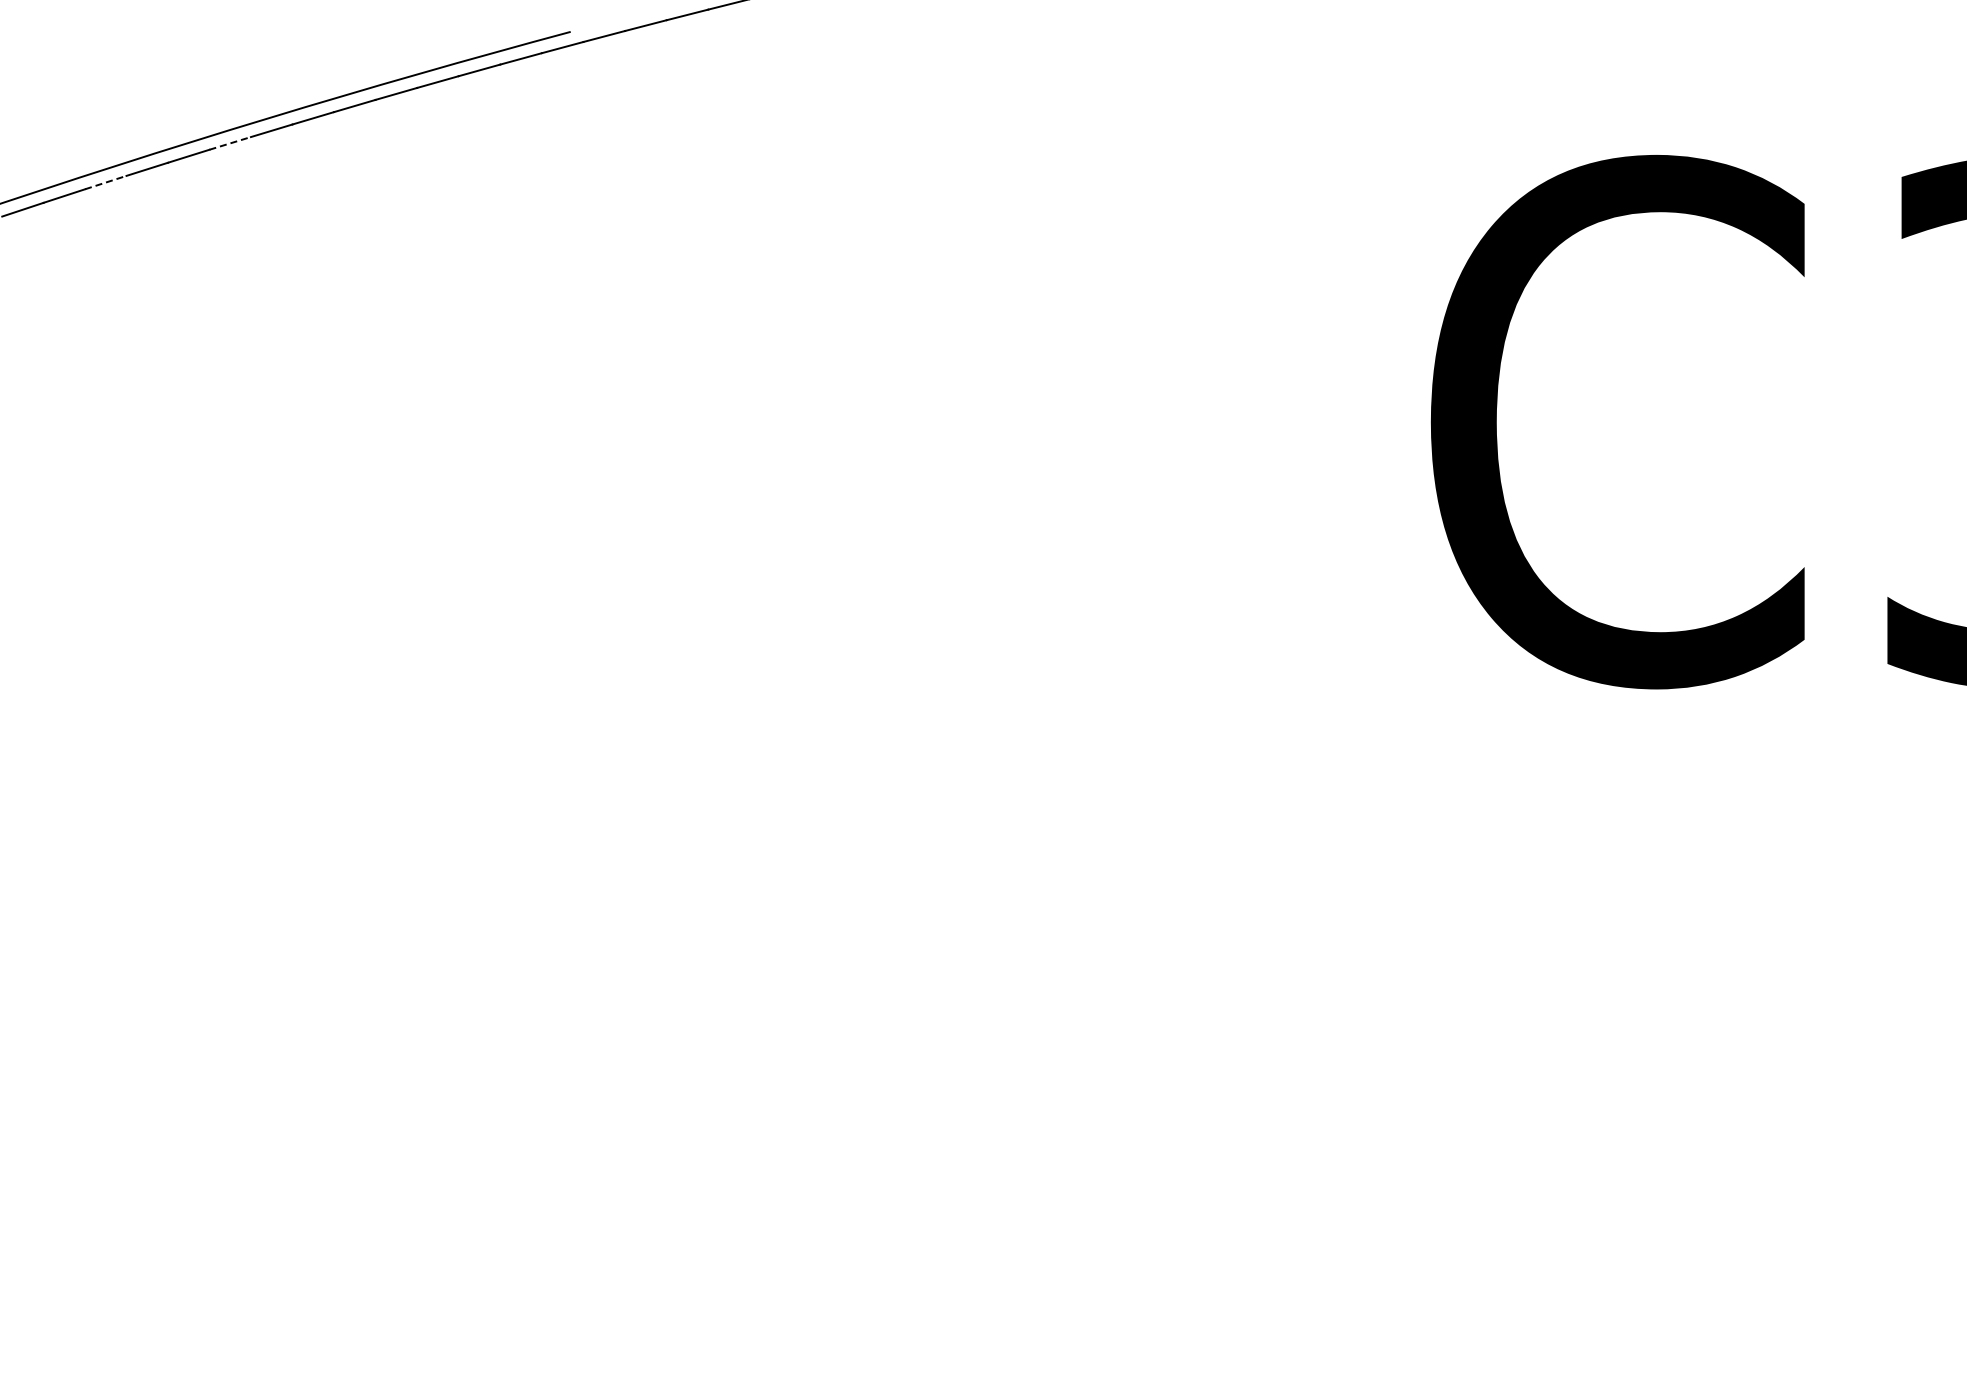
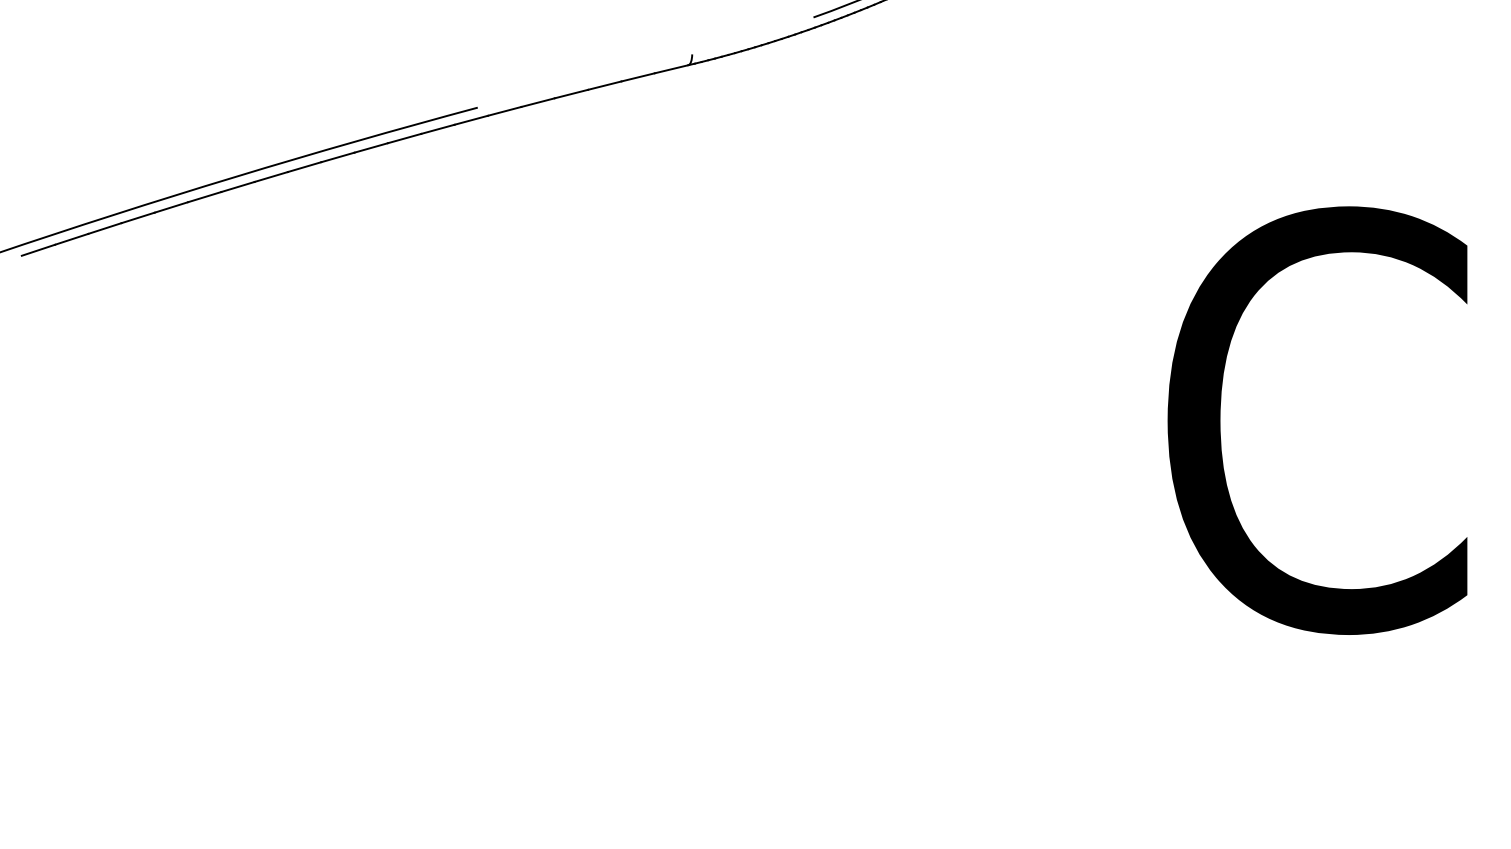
line: (230, 143) -> (204, 197), dashed -> solid
line: (105, 182) -> (104, 228), dashed -> solid

